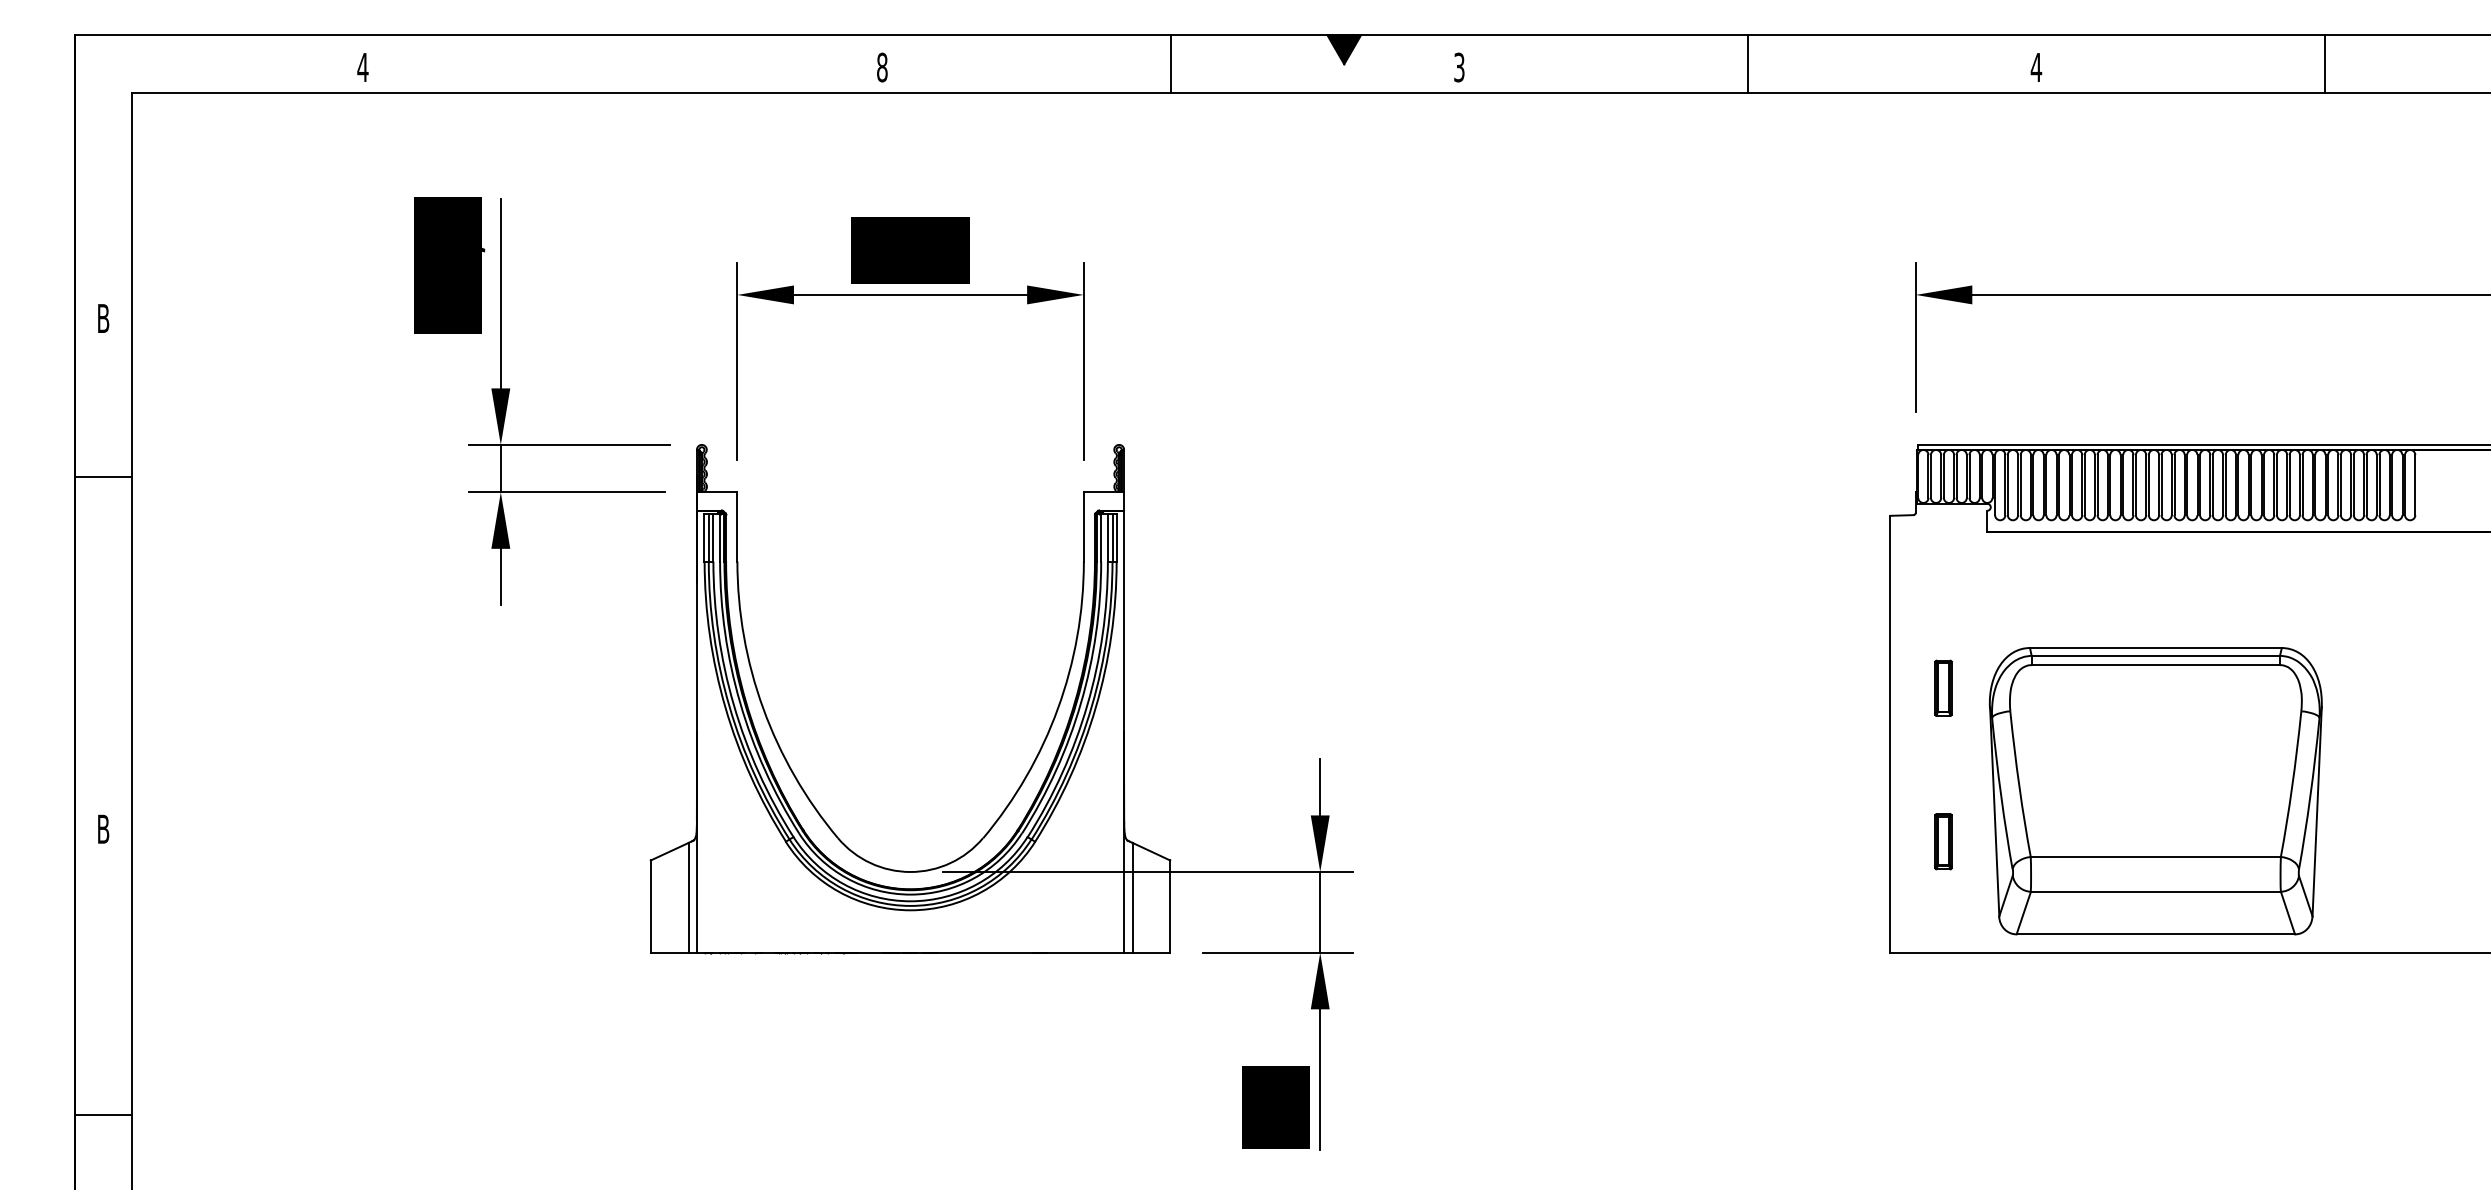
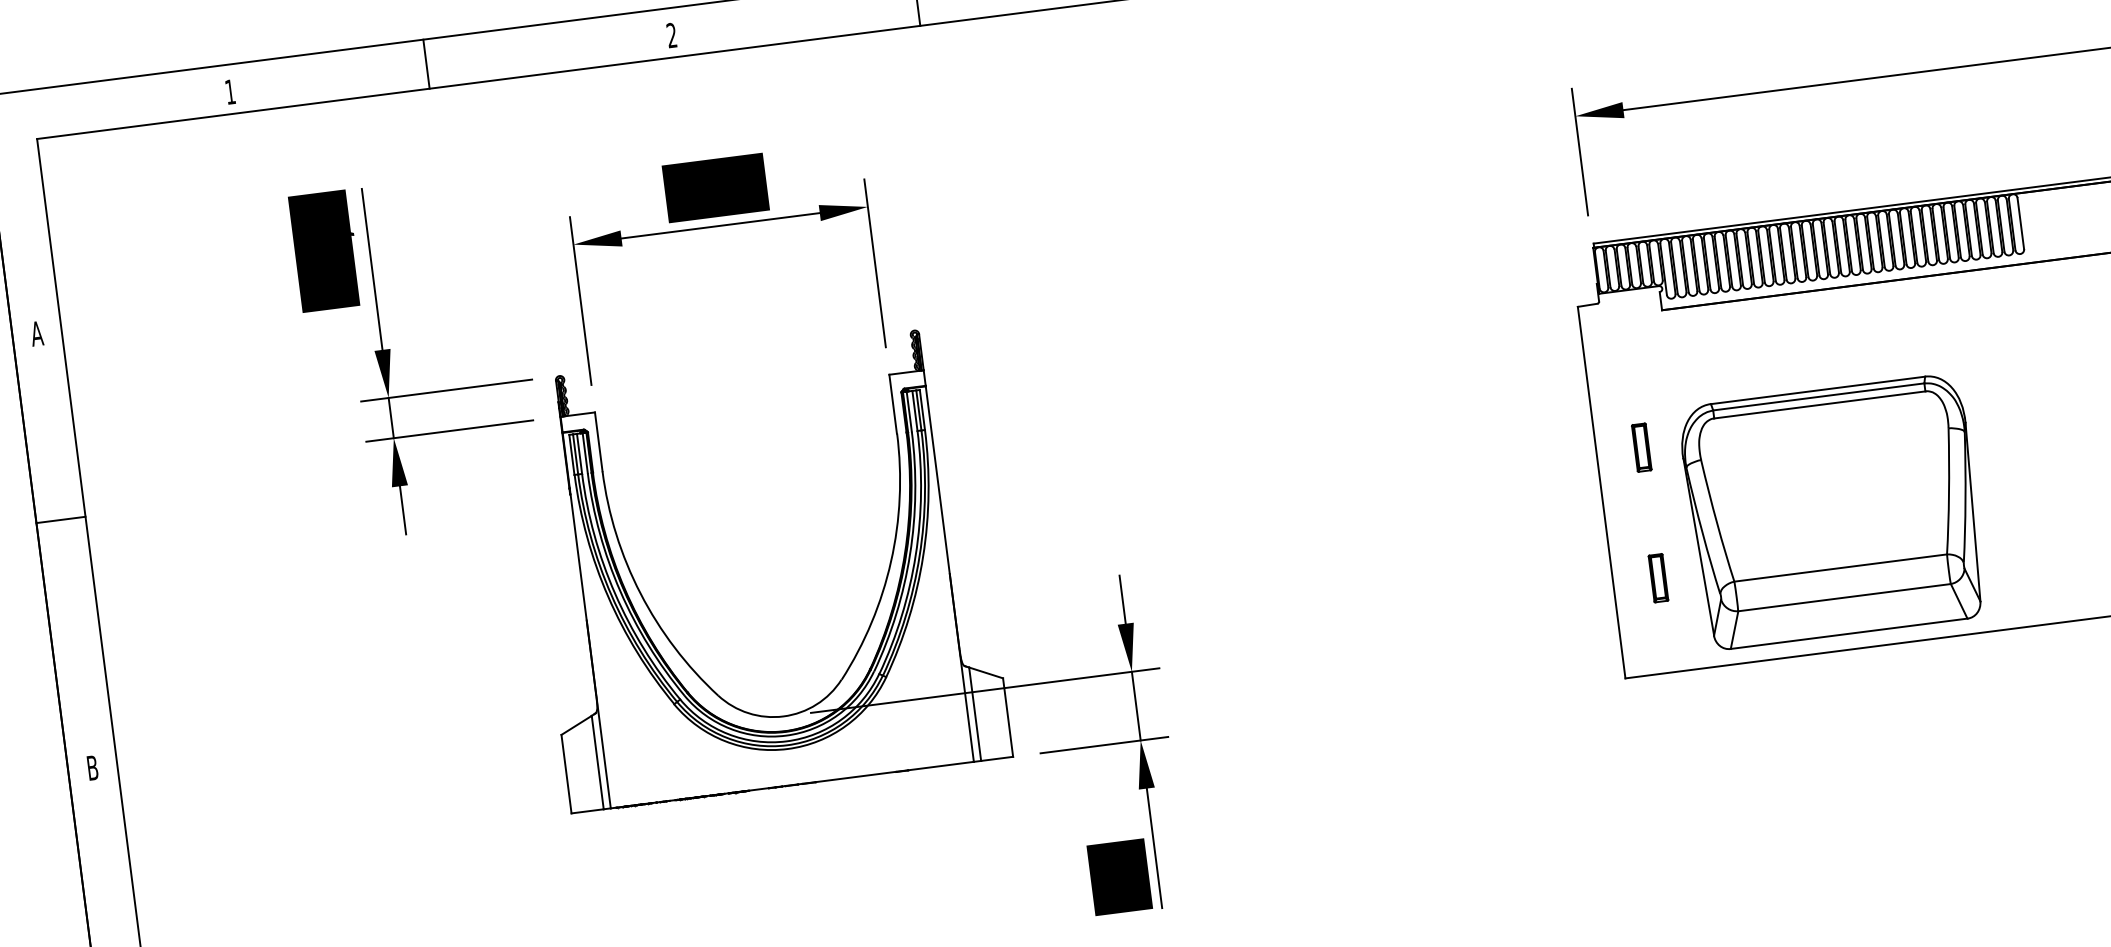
line: (594, 64) -> (426, 64), added
text: (362, 67) -> (229, 92), 4 -> 1
text: (882, 67) -> (672, 35), 8 -> 2
text: (103, 318) -> (37, 333), B -> A
line: (103, 476) -> (60, 519), moved

